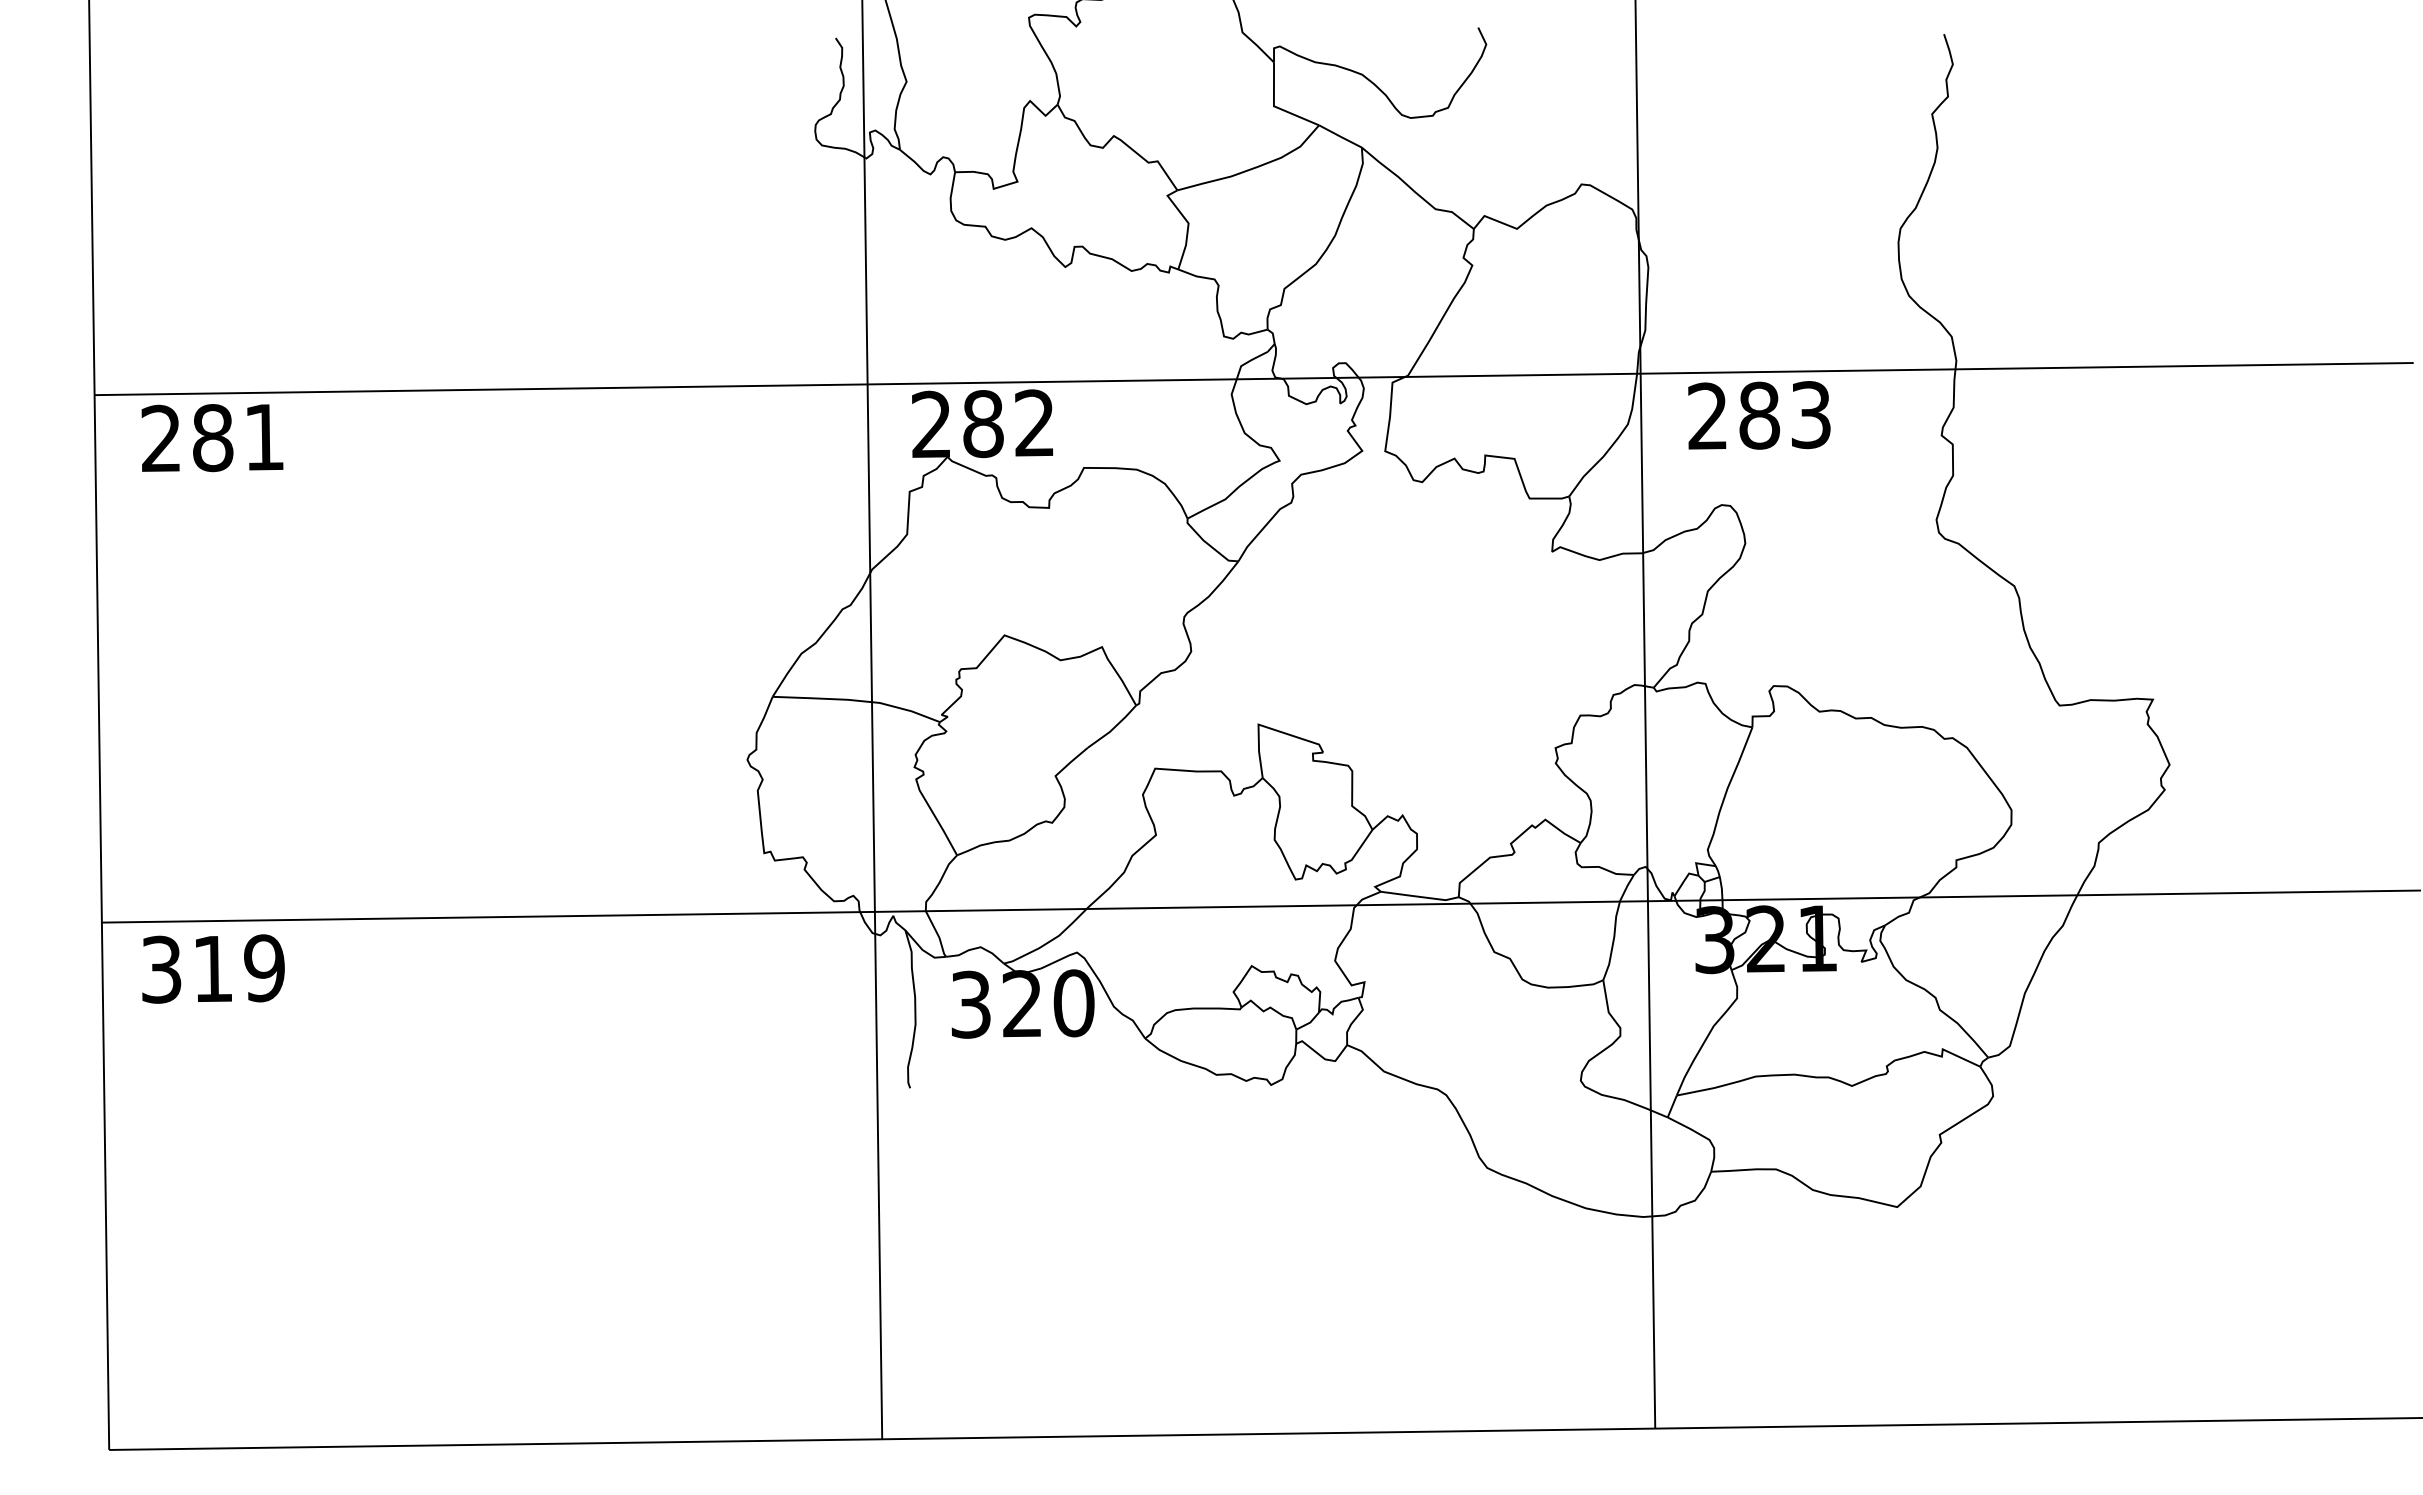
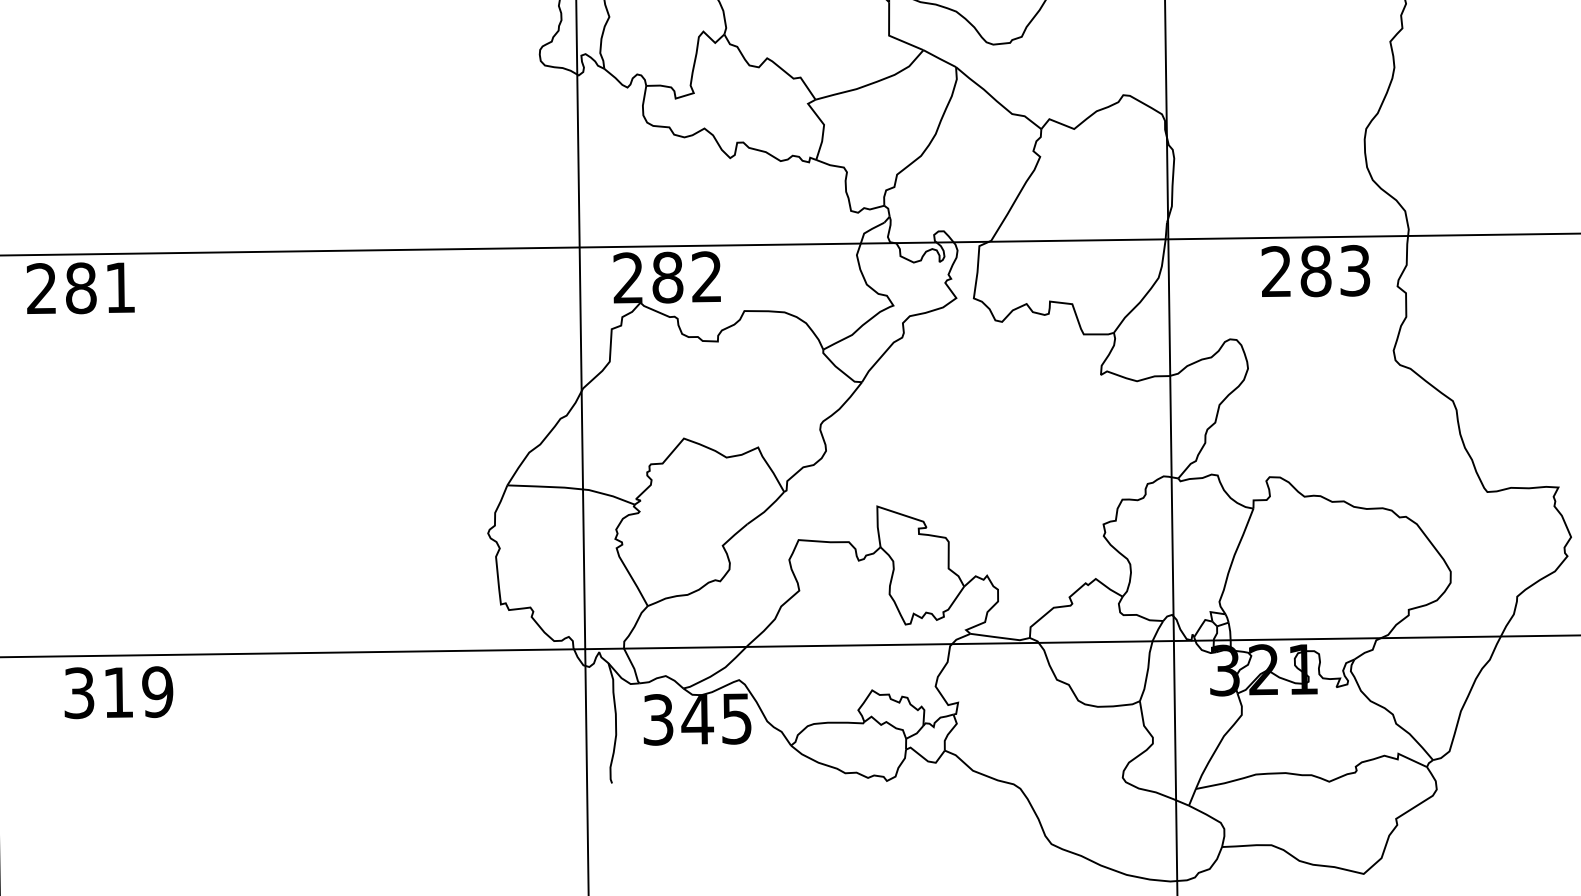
text: (1759, 415) -> (1315, 271), moved
text: (213, 968) -> (118, 692), moved
text: (1047, 1003) -> (716, 718), 320 -> 345

